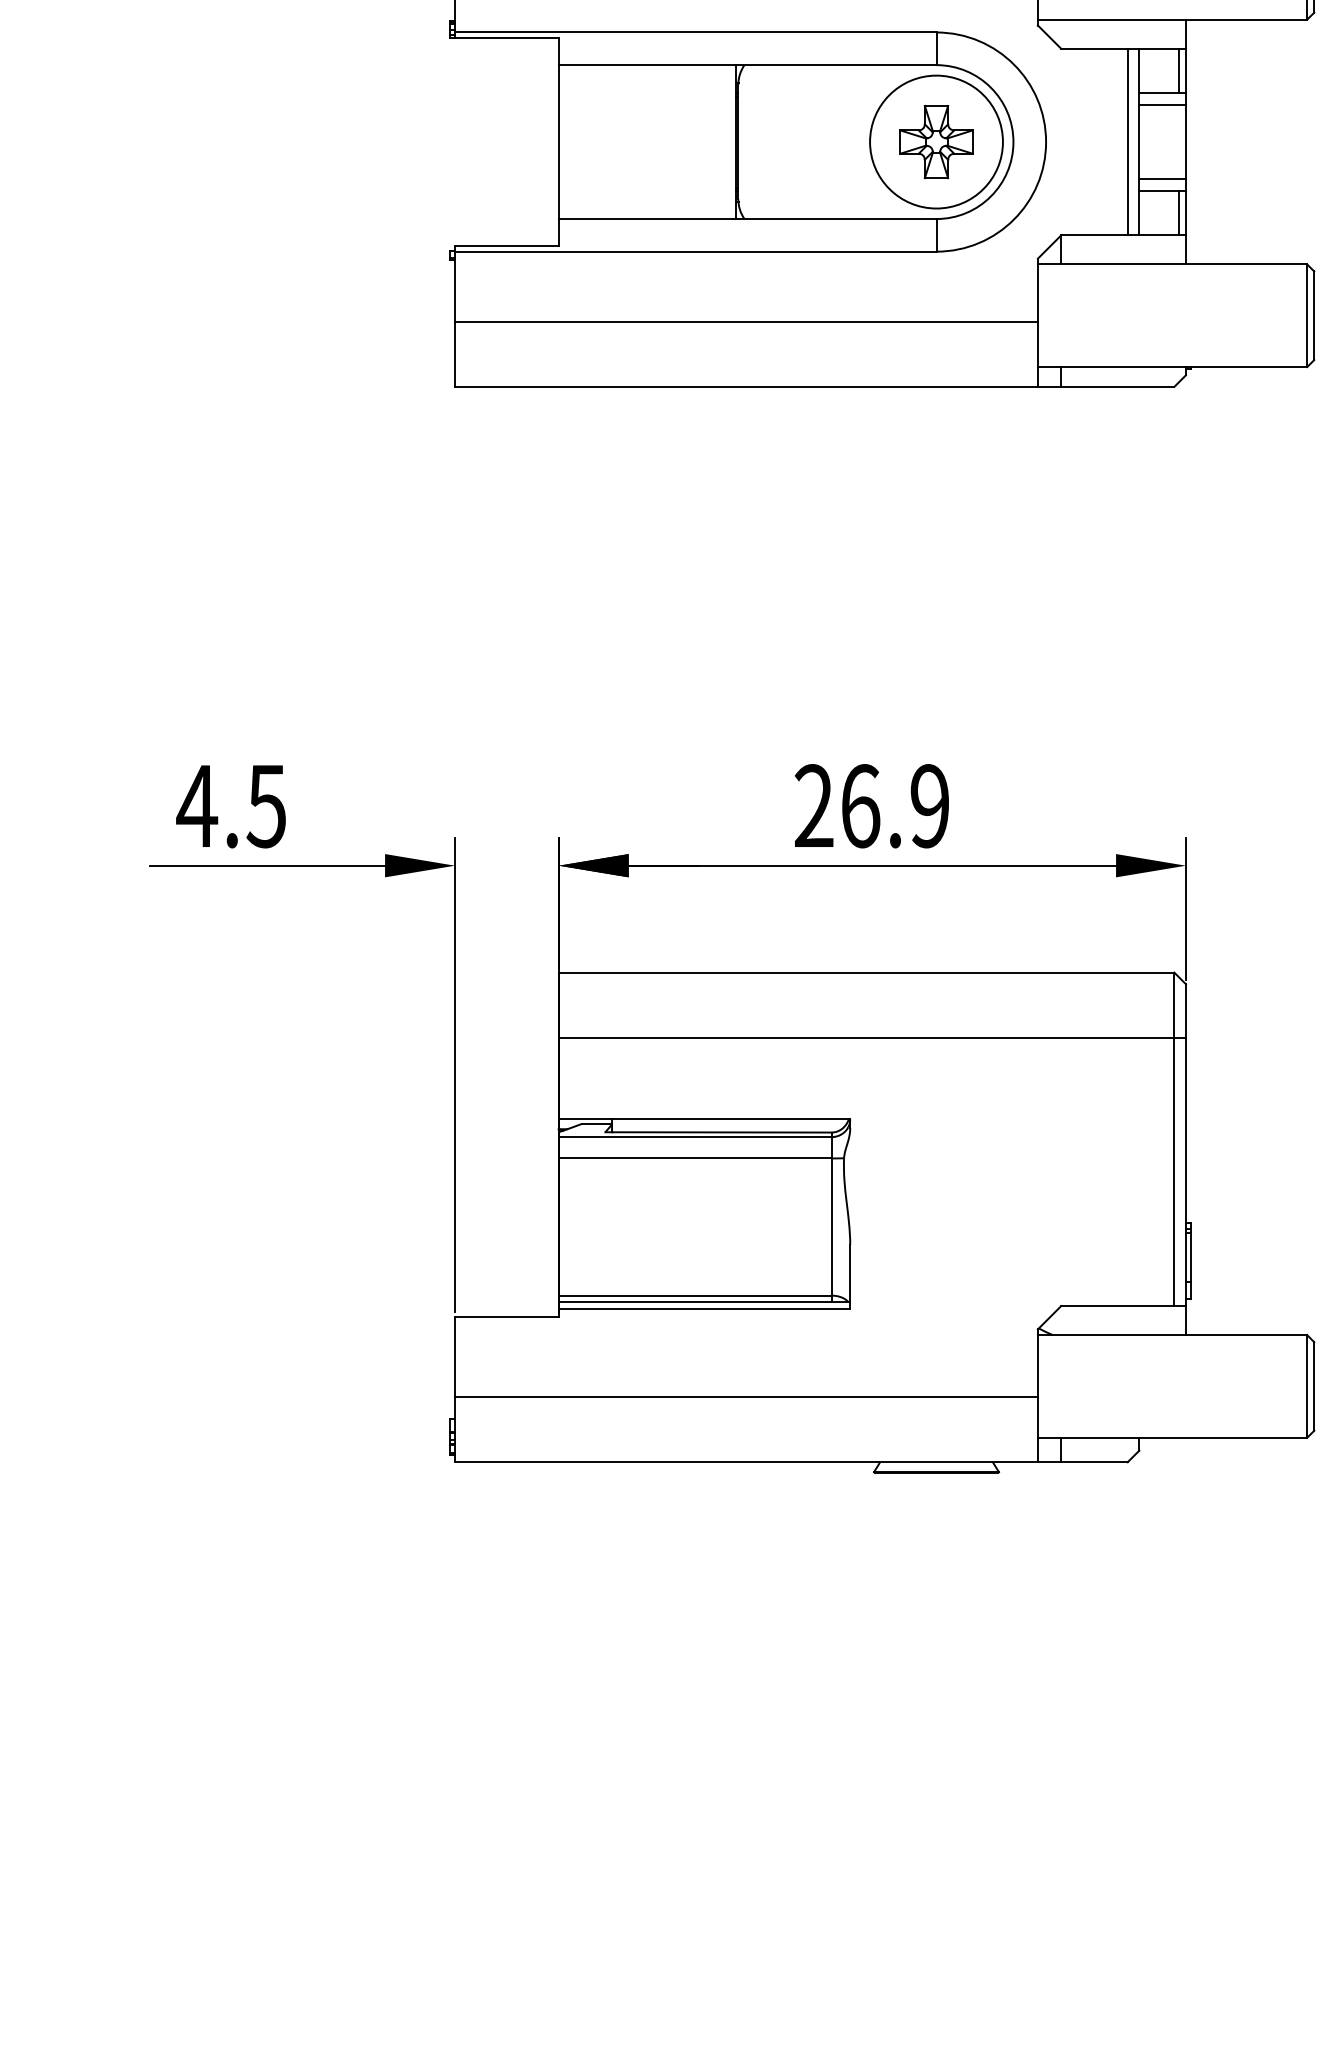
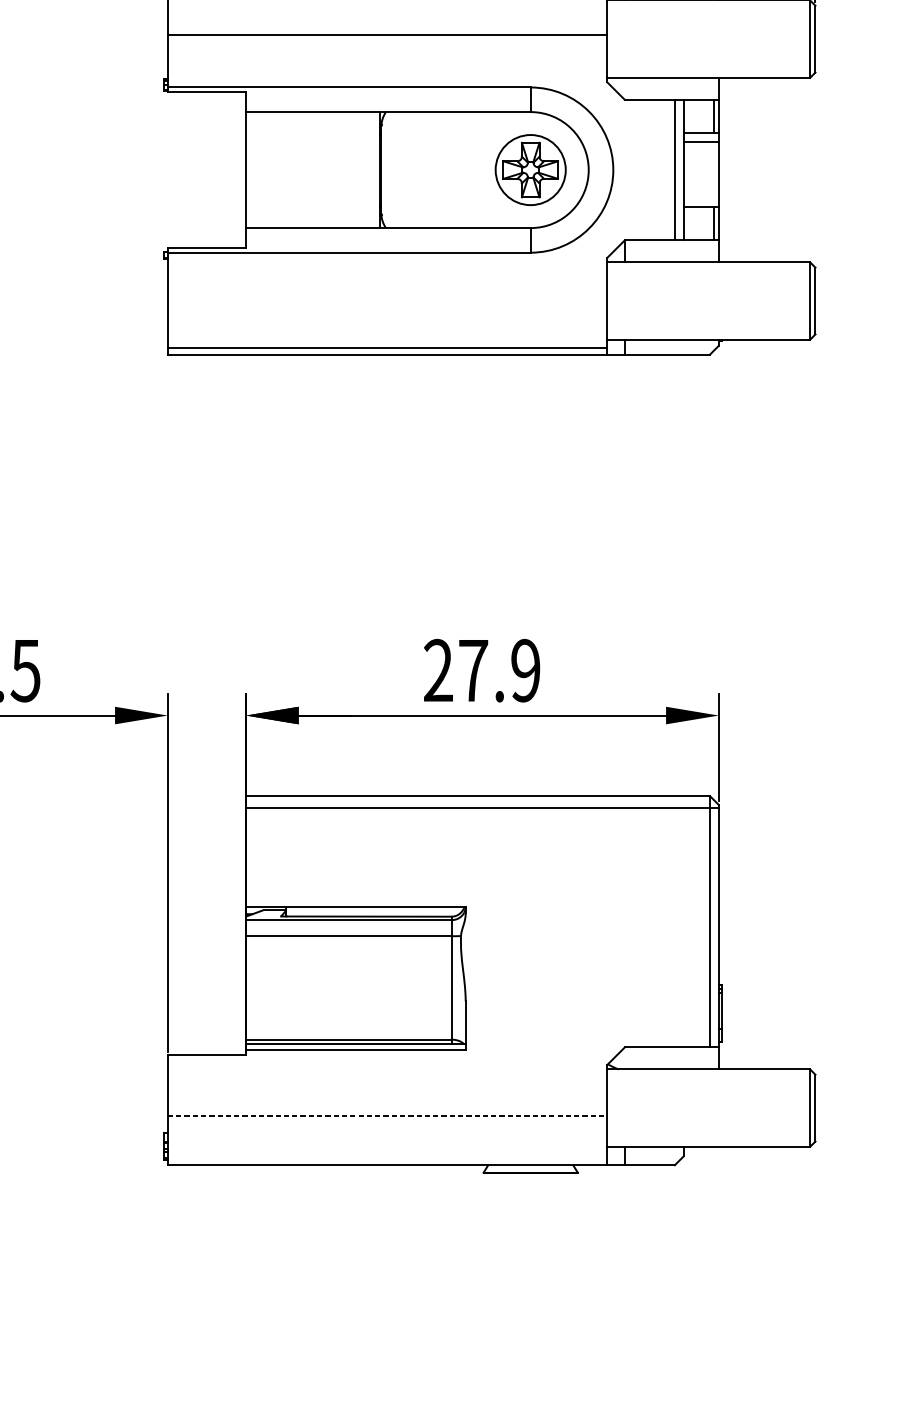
circle: (936, 141) -> (530, 169), size x0.7
line: (1162, 179) -> (701, 198), removed
line: (746, 321) -> (387, 347), moved
text: (860, 806) -> (473, 670), 26.9 -> 27.9
line: (871, 1037) -> (481, 808), moved
line: (746, 1396) -> (387, 1115), solid -> dashed

